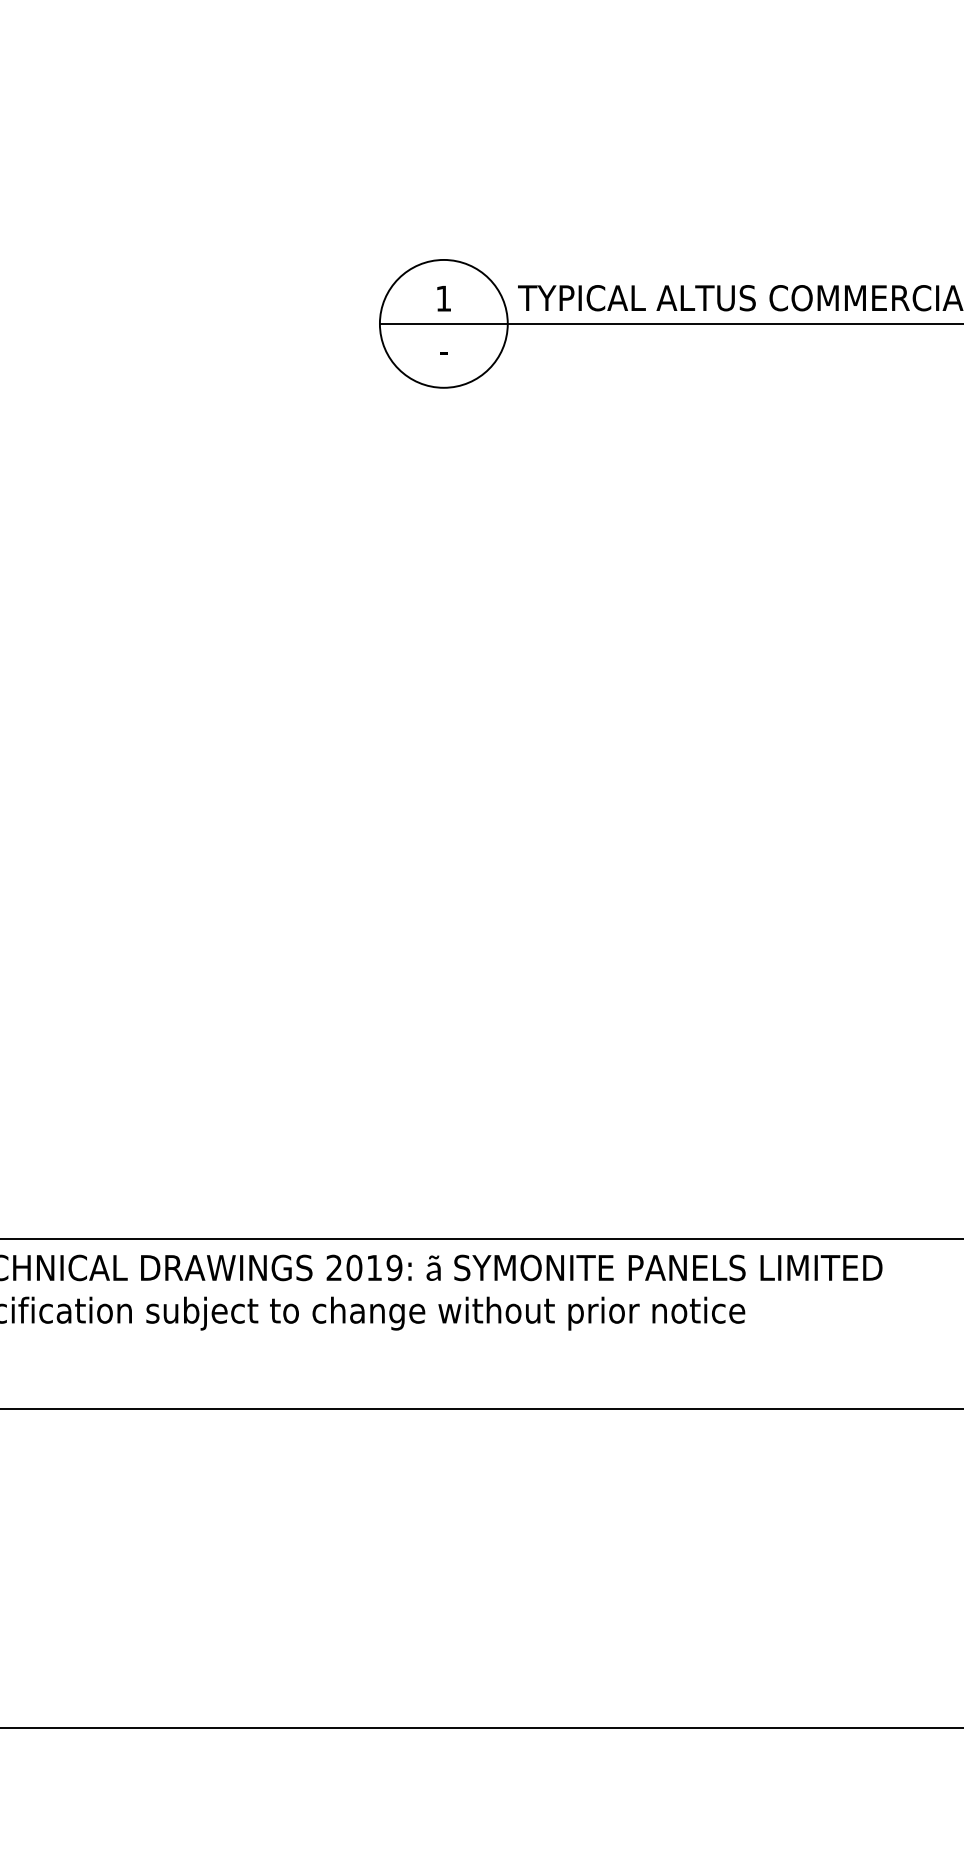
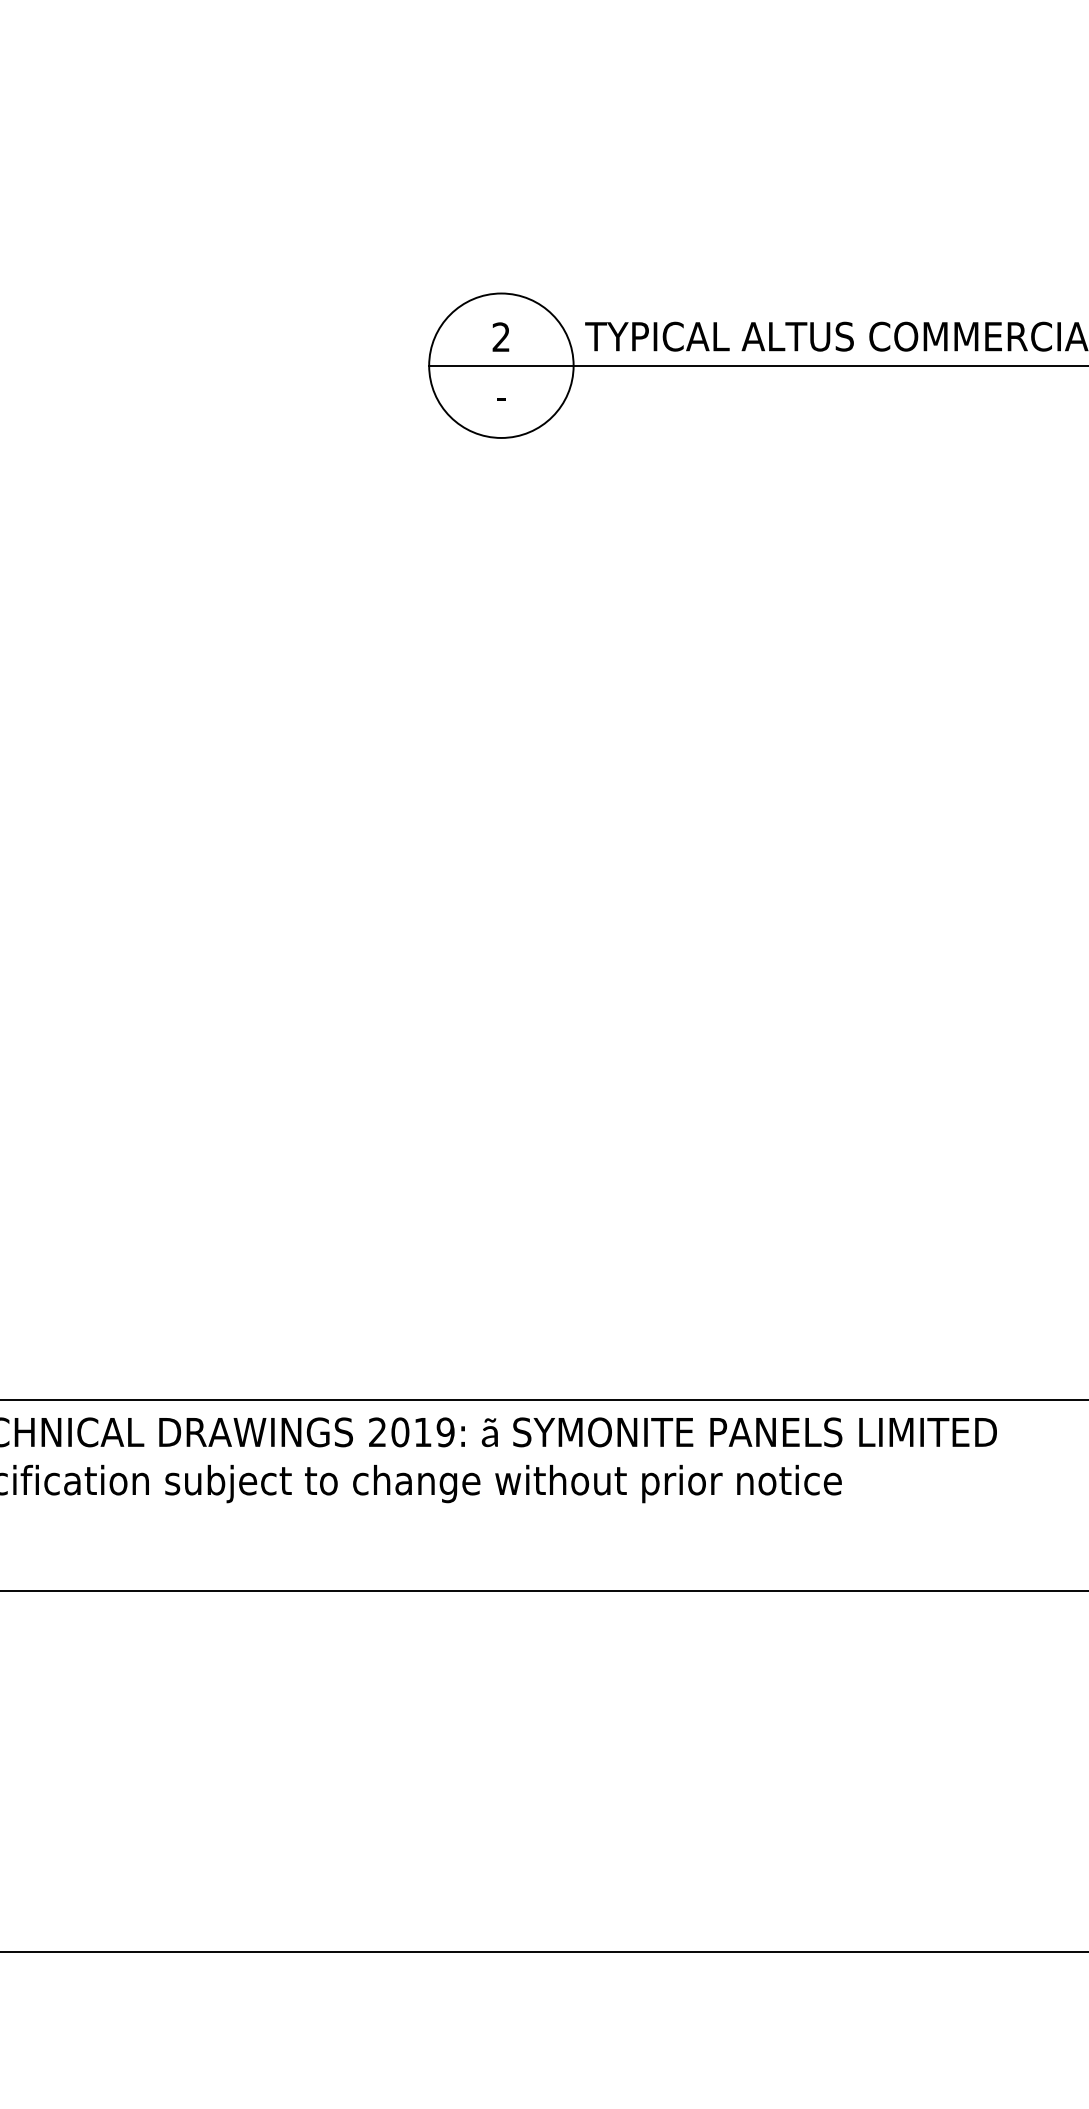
text: (443, 297) -> (500, 336), 1 -> 2

